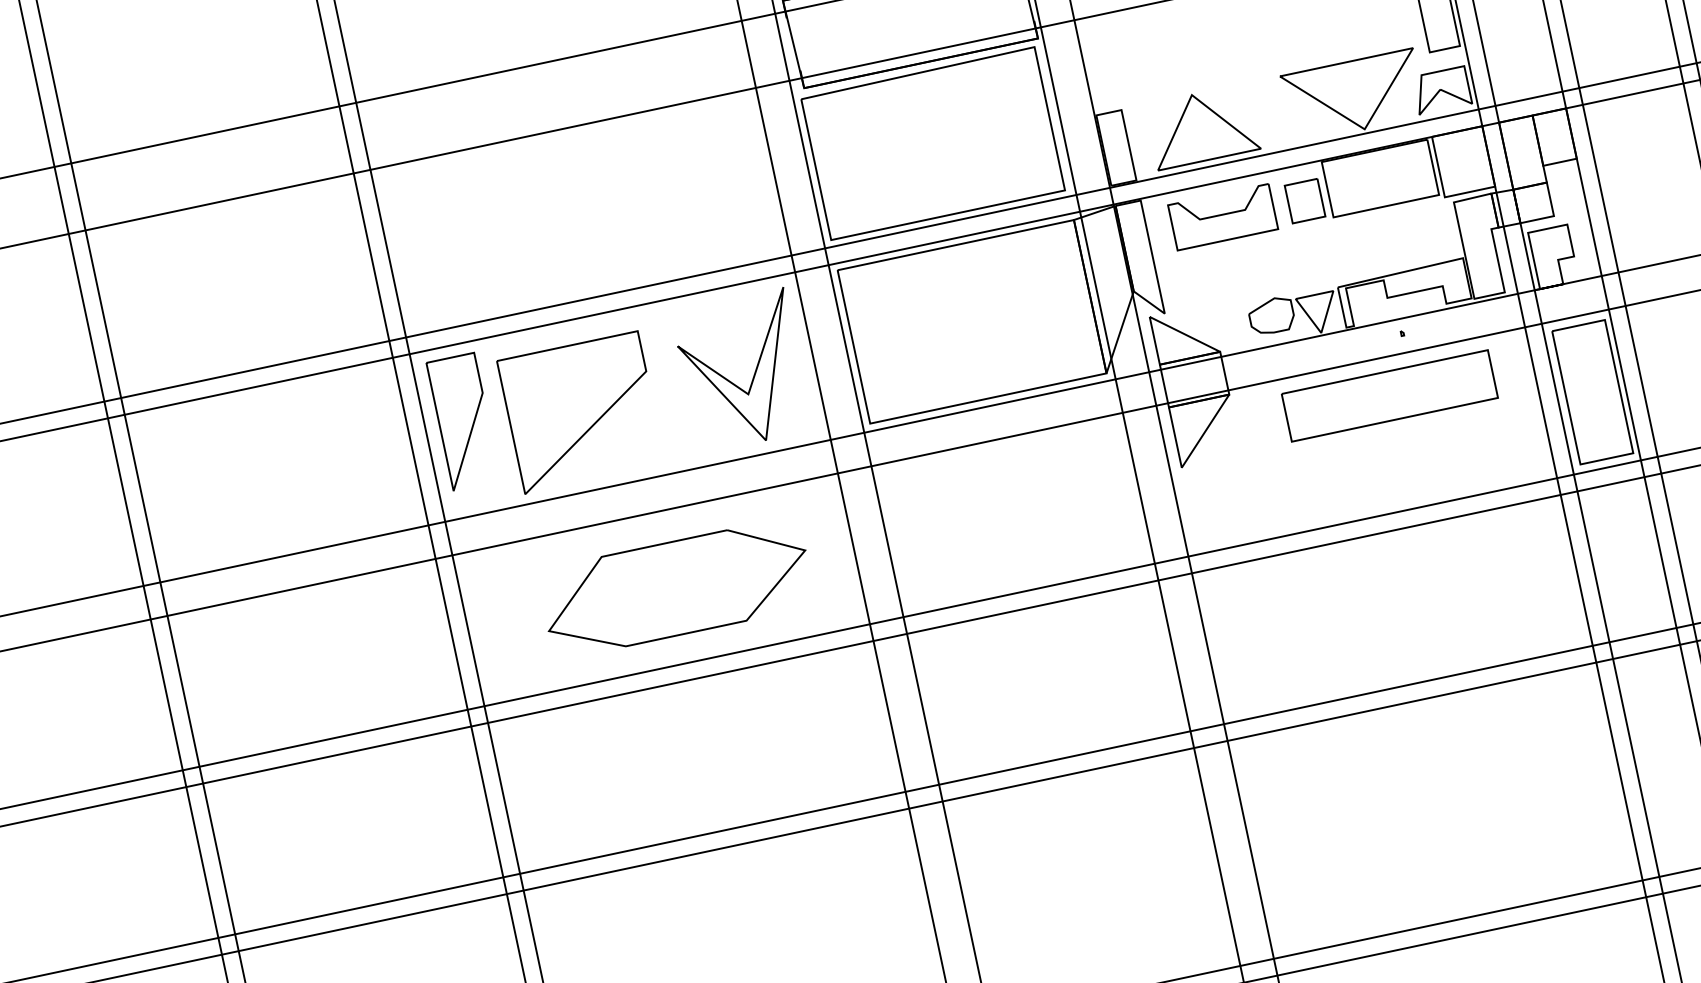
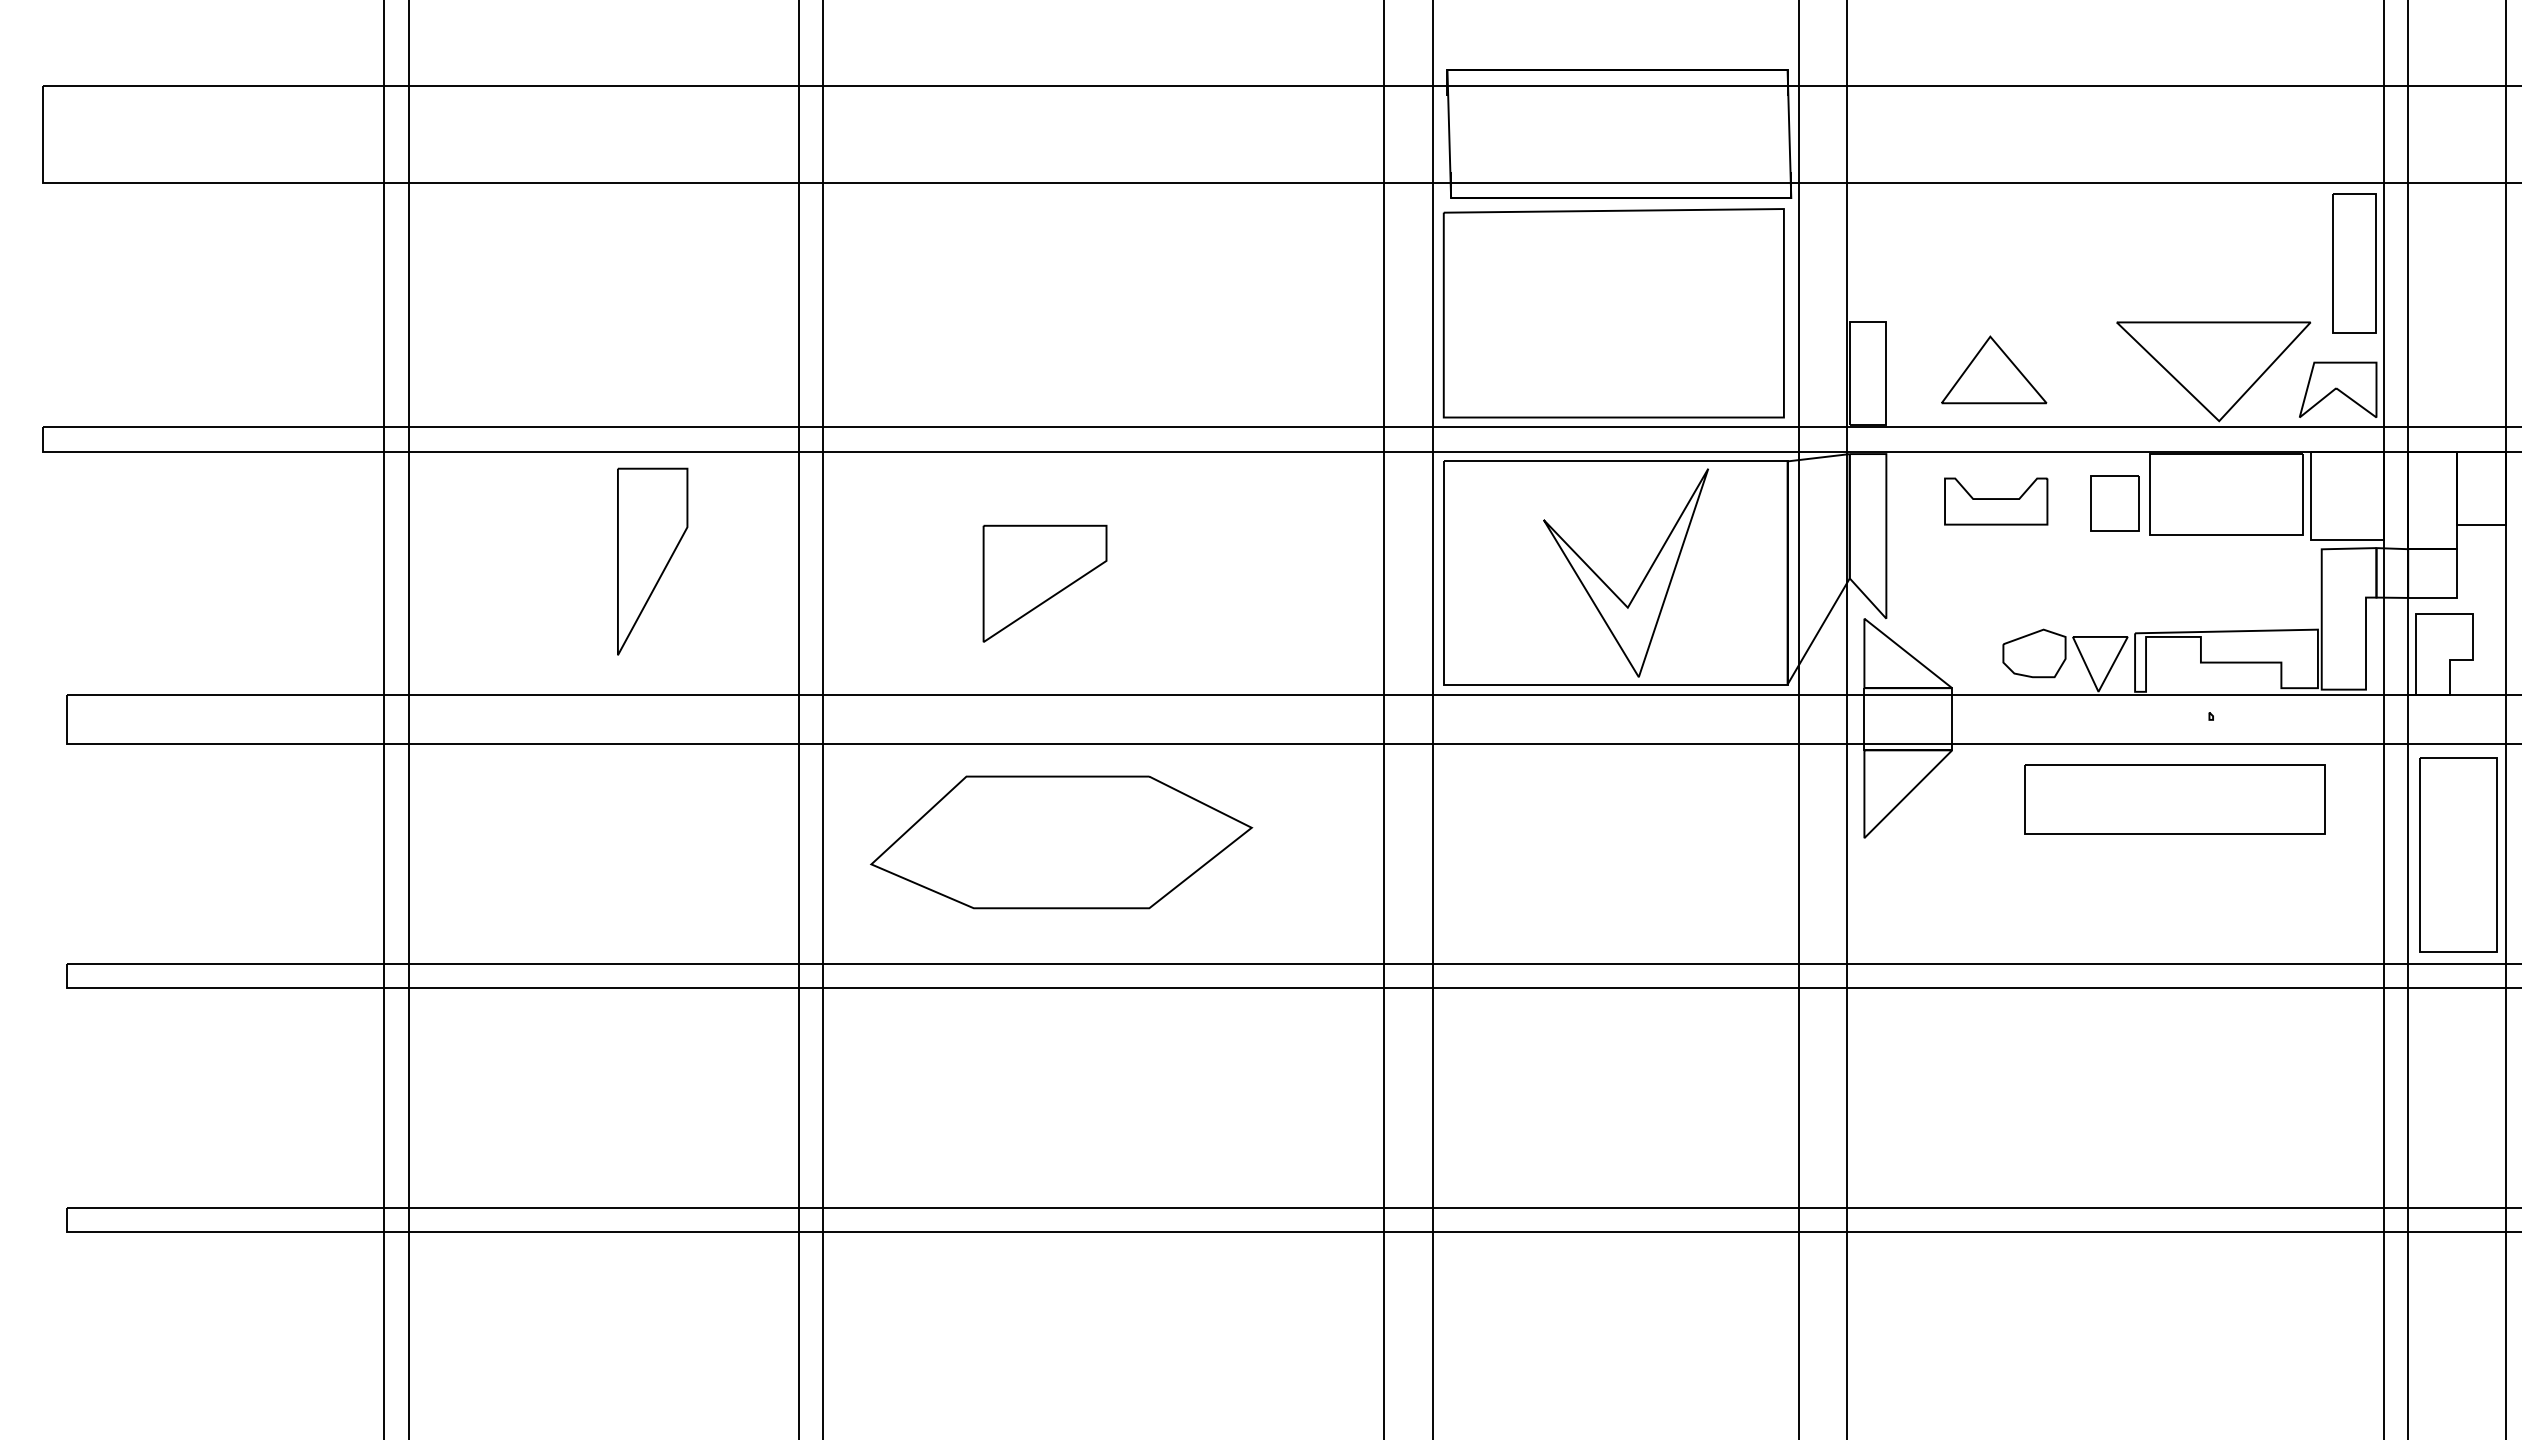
part: (1202, 126) -> (1993, 369), size x0.7
part: (1223, 217) -> (1996, 501), size x0.7
part: (753, 375) -> (1640, 583), moved
part: (581, 412) -> (1044, 583), size x0.6
part: (463, 421) -> (652, 561), moved
part: (676, 588) -> (1061, 842), moved

